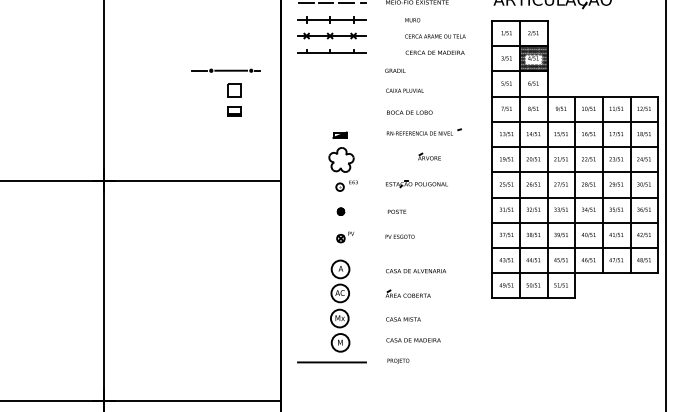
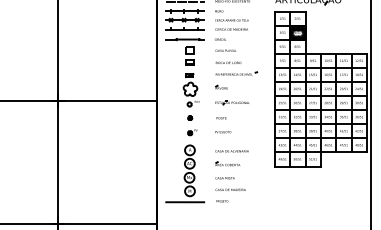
text: (434, 36) -> (231, 20), moved
part: (224, 92) -> (184, 51), moved
part: (429, 154) -> (221, 86), moved

